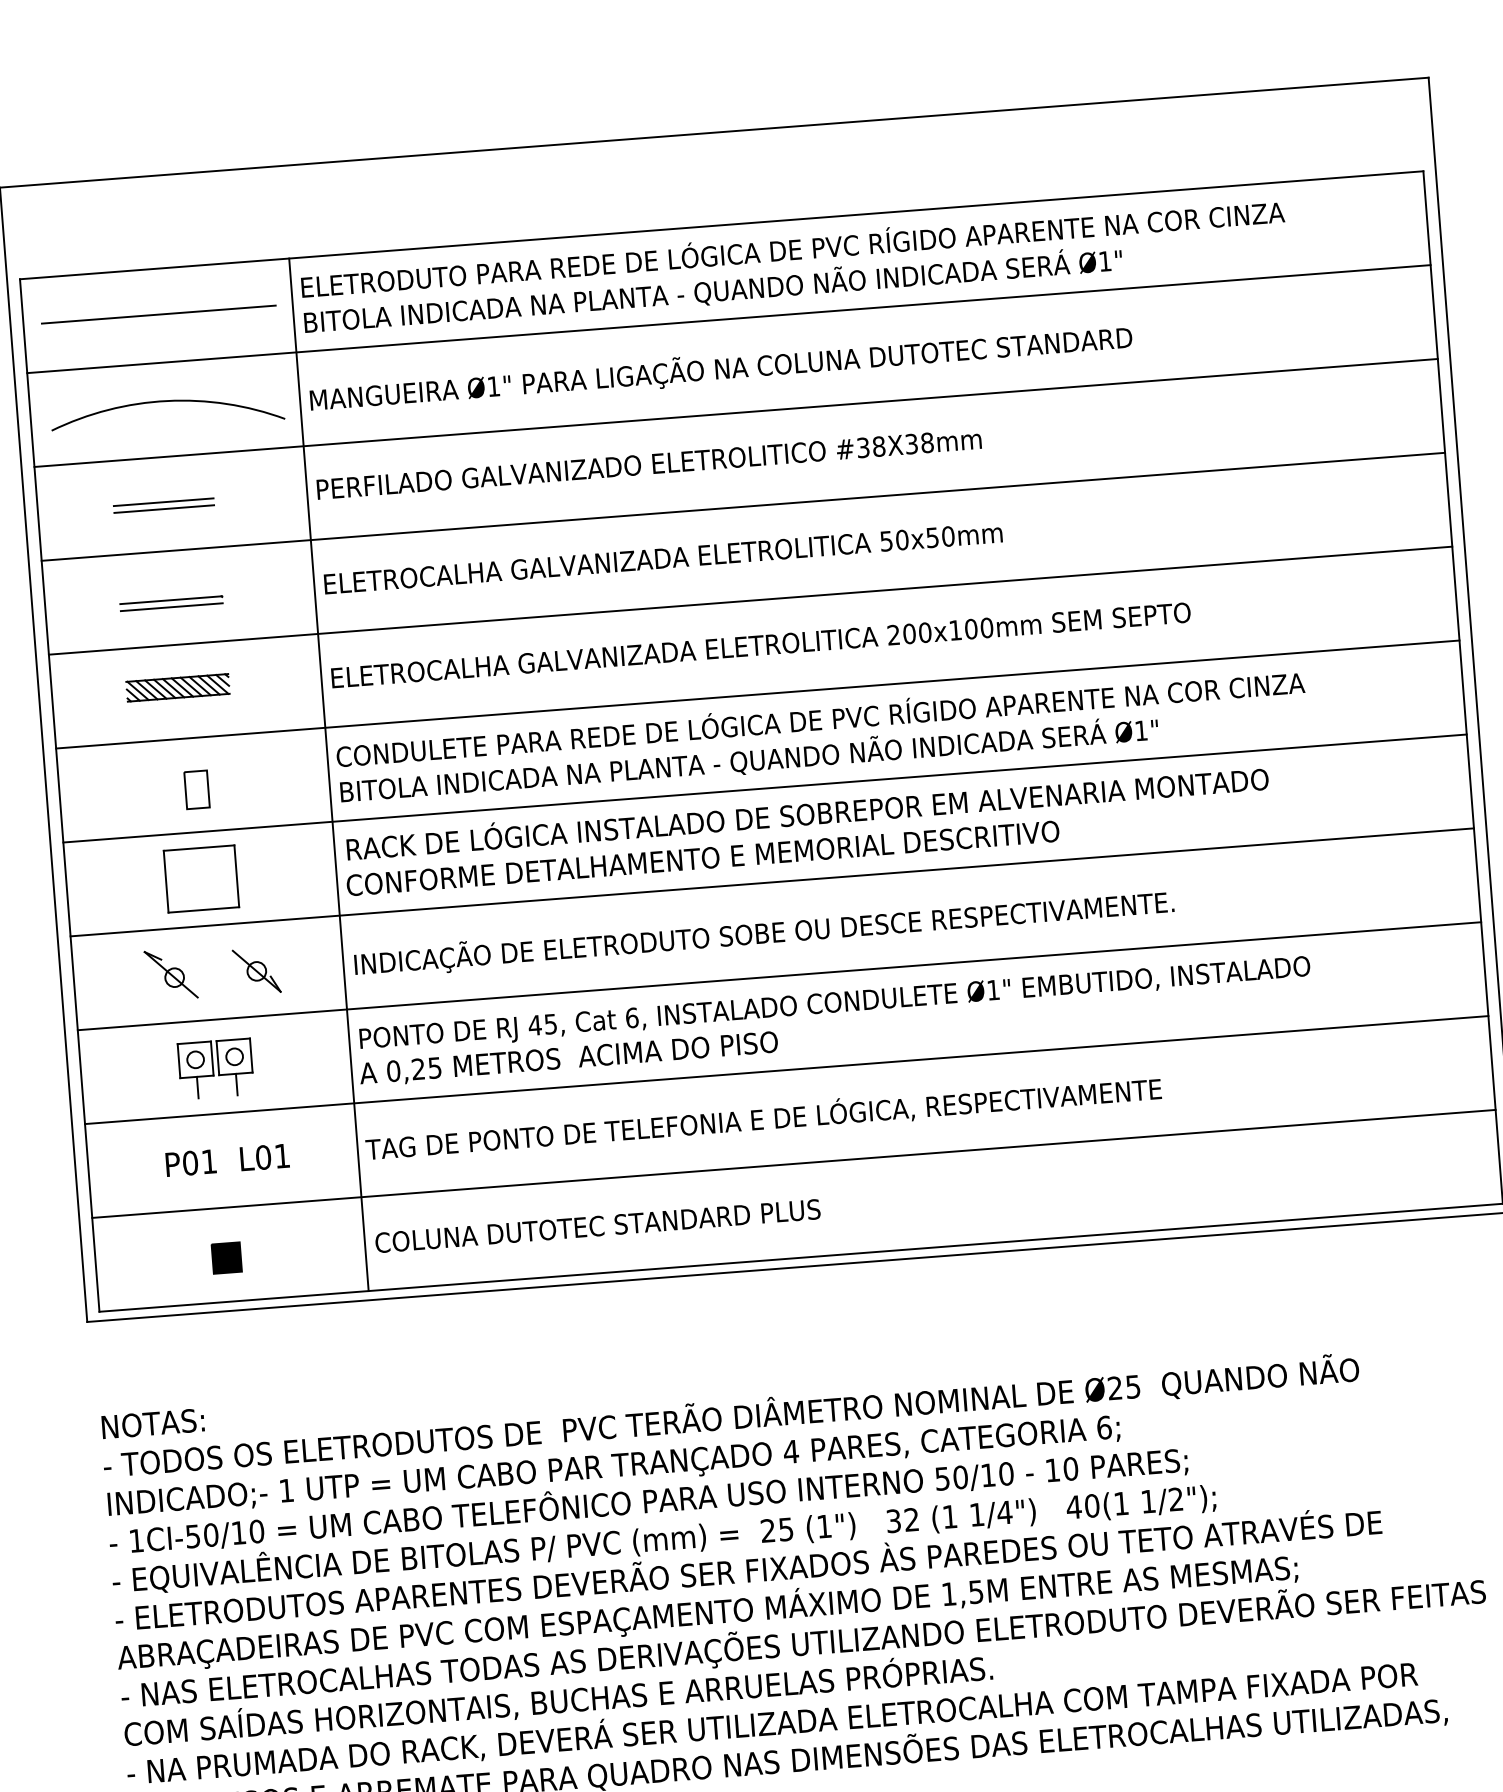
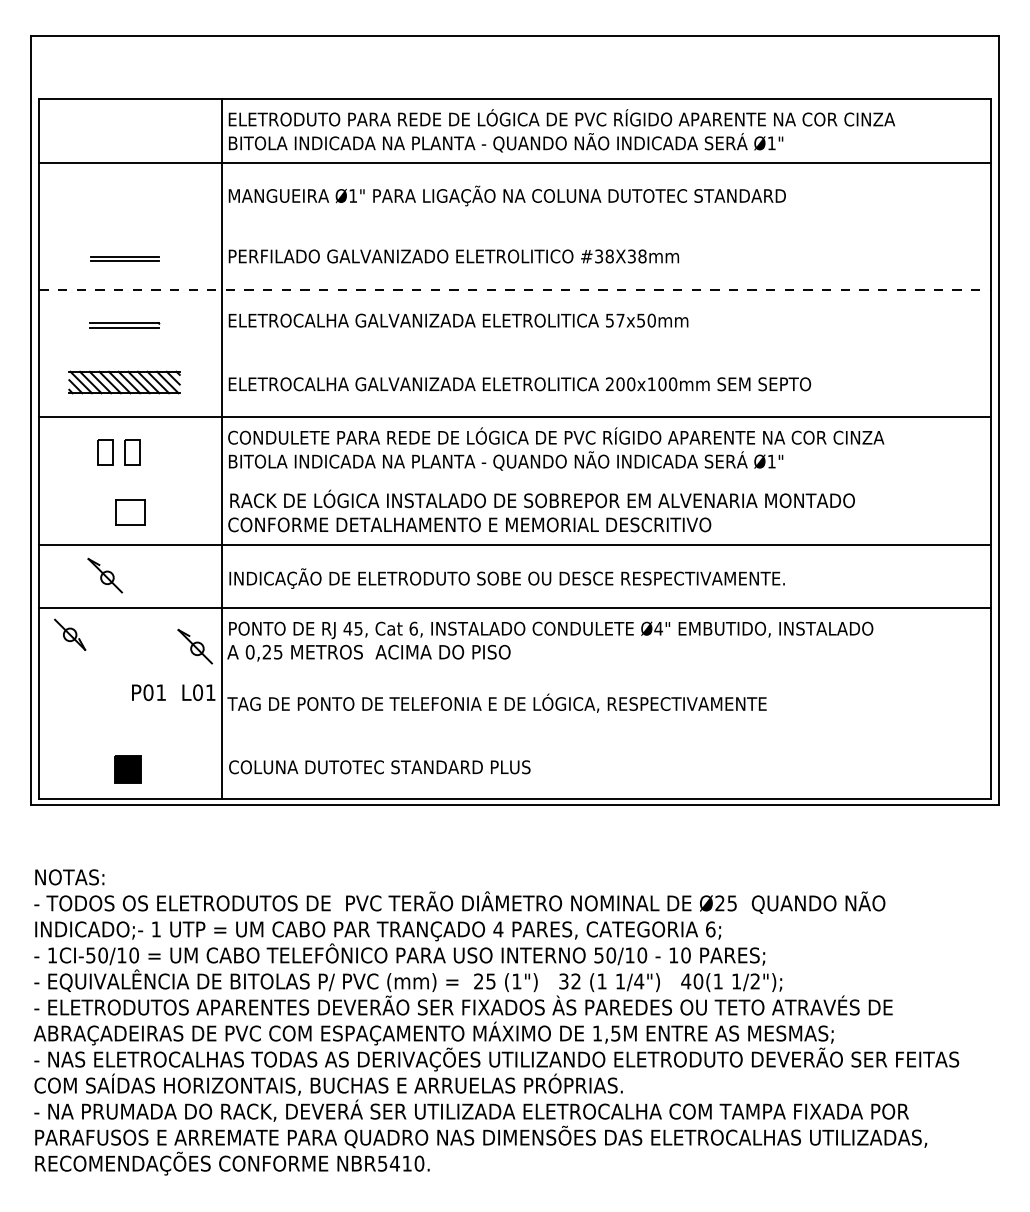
line: (157, 315) -> (130, 130), removed
arc: (166, 402) -> (131, 189), removed
line: (735, 413) -> (514, 226), removed
line: (743, 507) -> (515, 290), solid -> dashed
text: (902, 539) -> (620, 320), 50x50mm -> 57x50mm
line: (749, 600) -> (514, 353), removed
part: (177, 687) -> (124, 382), size x1.6
line: (763, 787) -> (514, 480), removed
part: (157, 792) -> (105, 452), added
part: (201, 878) -> (130, 512), size x0.6
part: (257, 970) -> (70, 634), moved
text: (993, 989) -> (658, 628), Ø1" -> Ø4"
part: (215, 1068) -> (130, 641), removed
part: (310, 1069) -> (194, 646), added
line: (785, 1069) -> (514, 671), removed
text: (227, 1160) -> (173, 692), moved
line: (792, 1163) -> (514, 735), removed
part: (227, 1257) -> (128, 769), size x1.4

